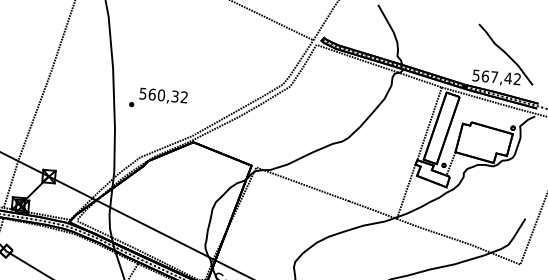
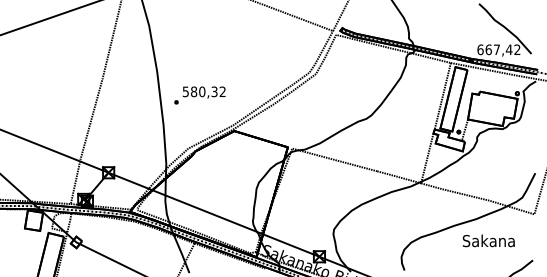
text: (476, 75) -> (480, 49), 567,42 -> 667,42
text: (152, 94) -> (194, 91), 560,32 -> 580,32

